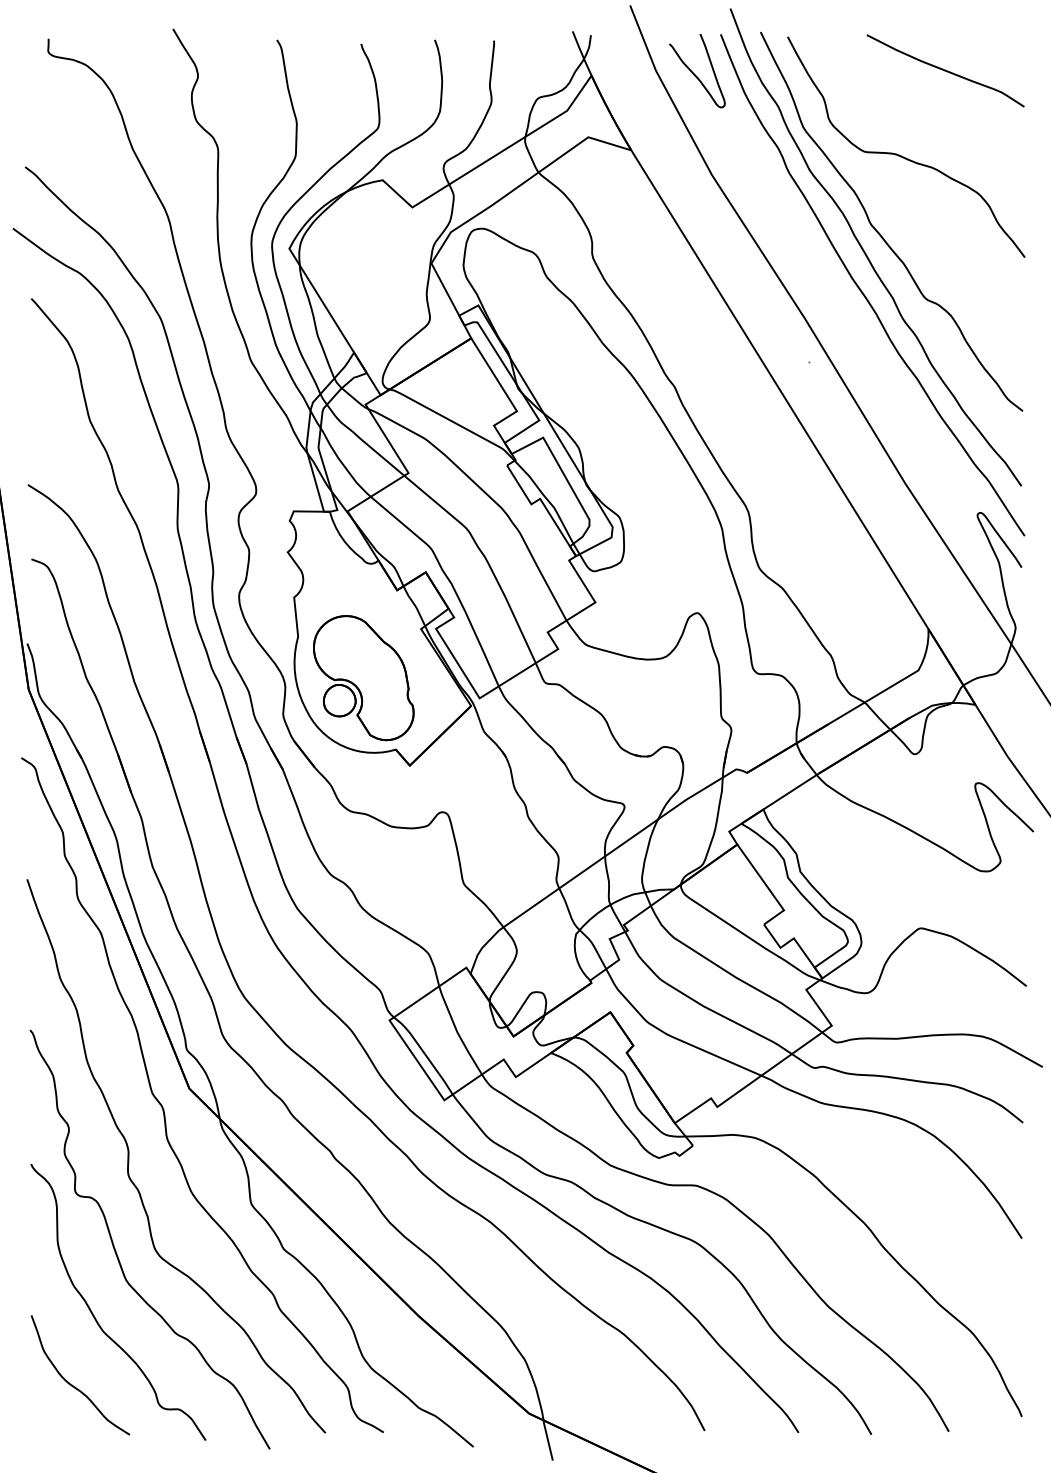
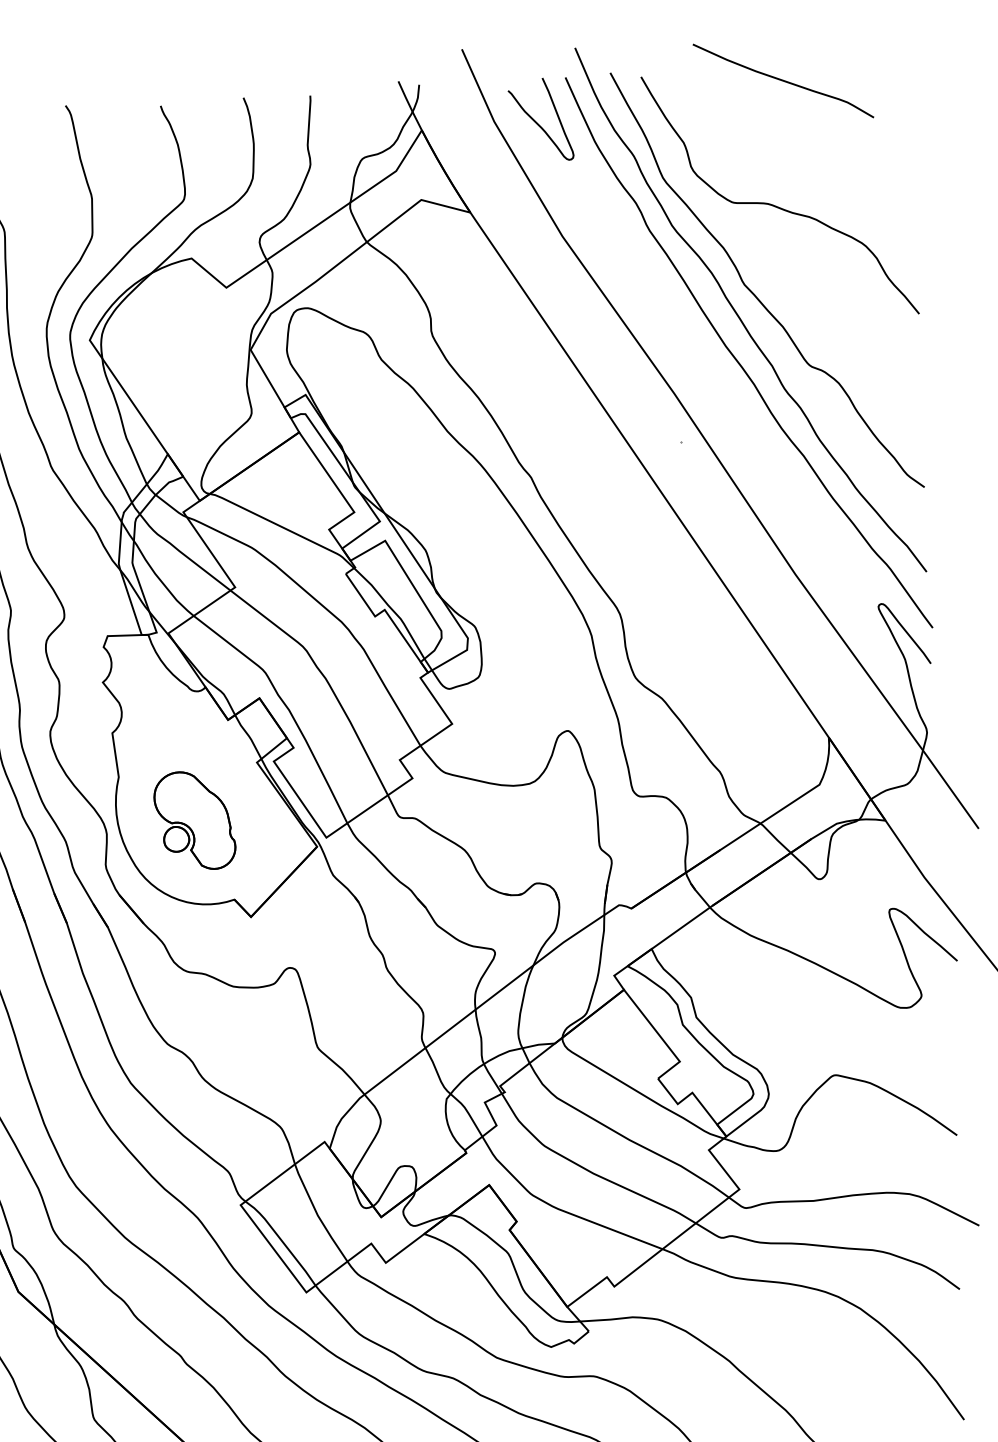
curve: (945, 70) -> (783, 80), moved
part: (363, 678) -> (194, 821), size x0.7

